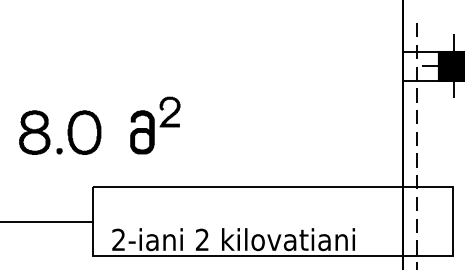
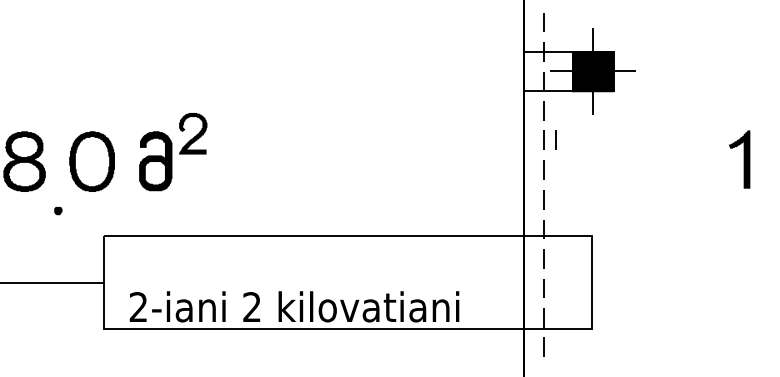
line: (425, 116) -> (555, 139), added
part: (155, 125) -> (173, 152), moved
part: (59, 151) -> (58, 211), moved

